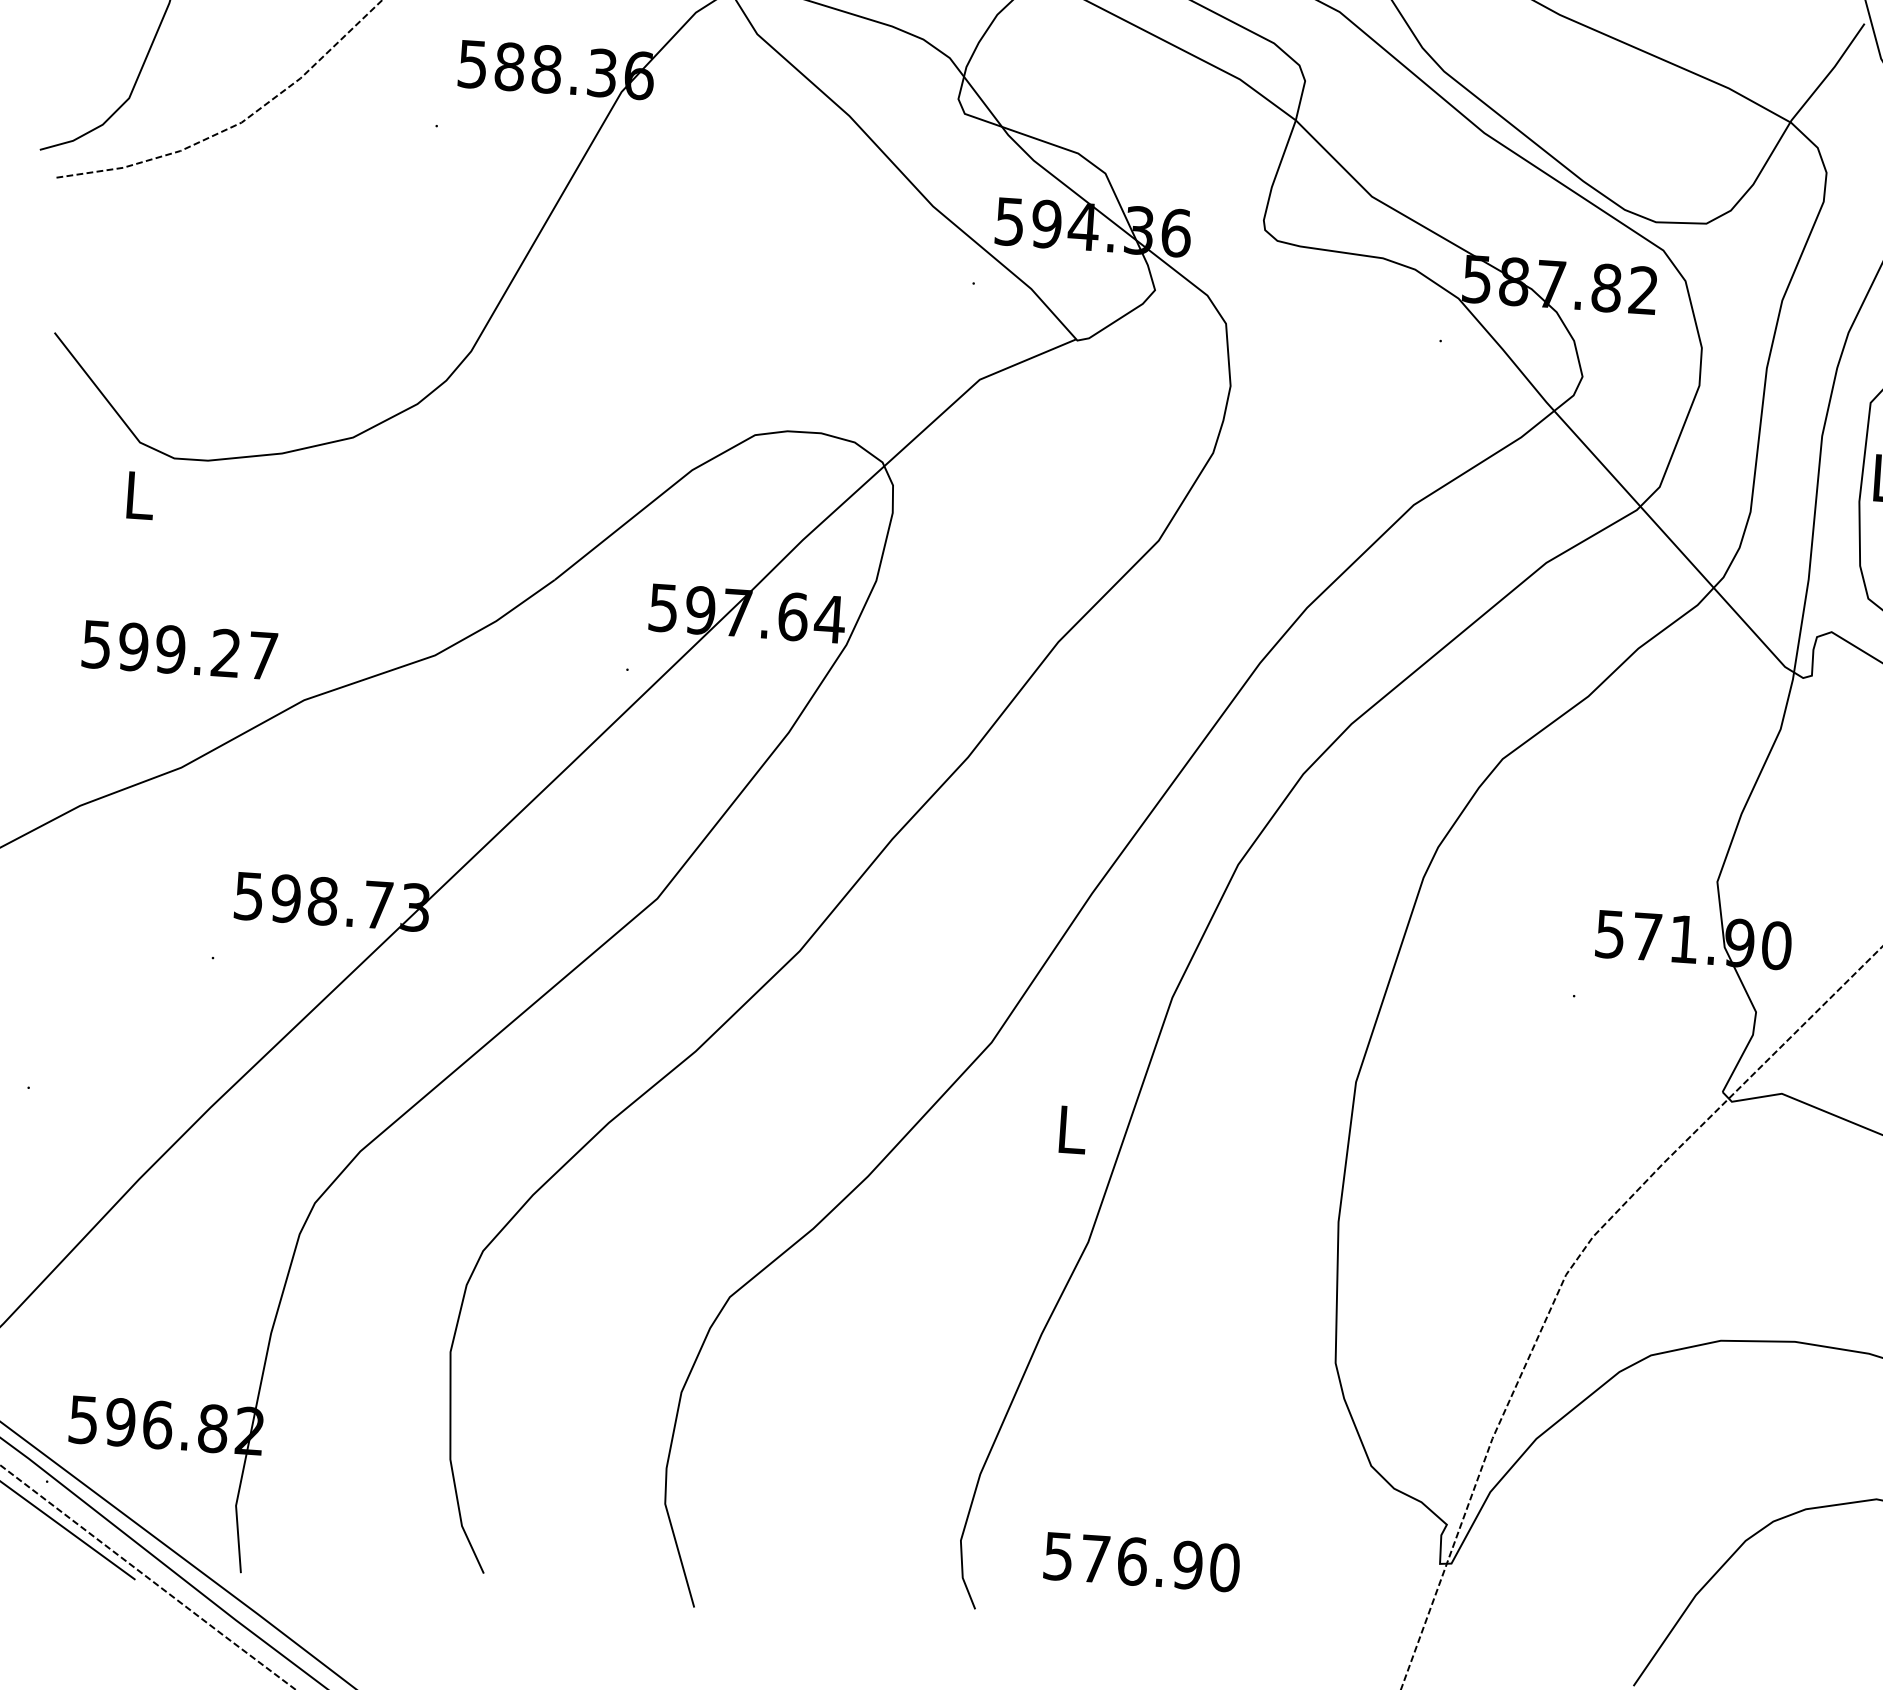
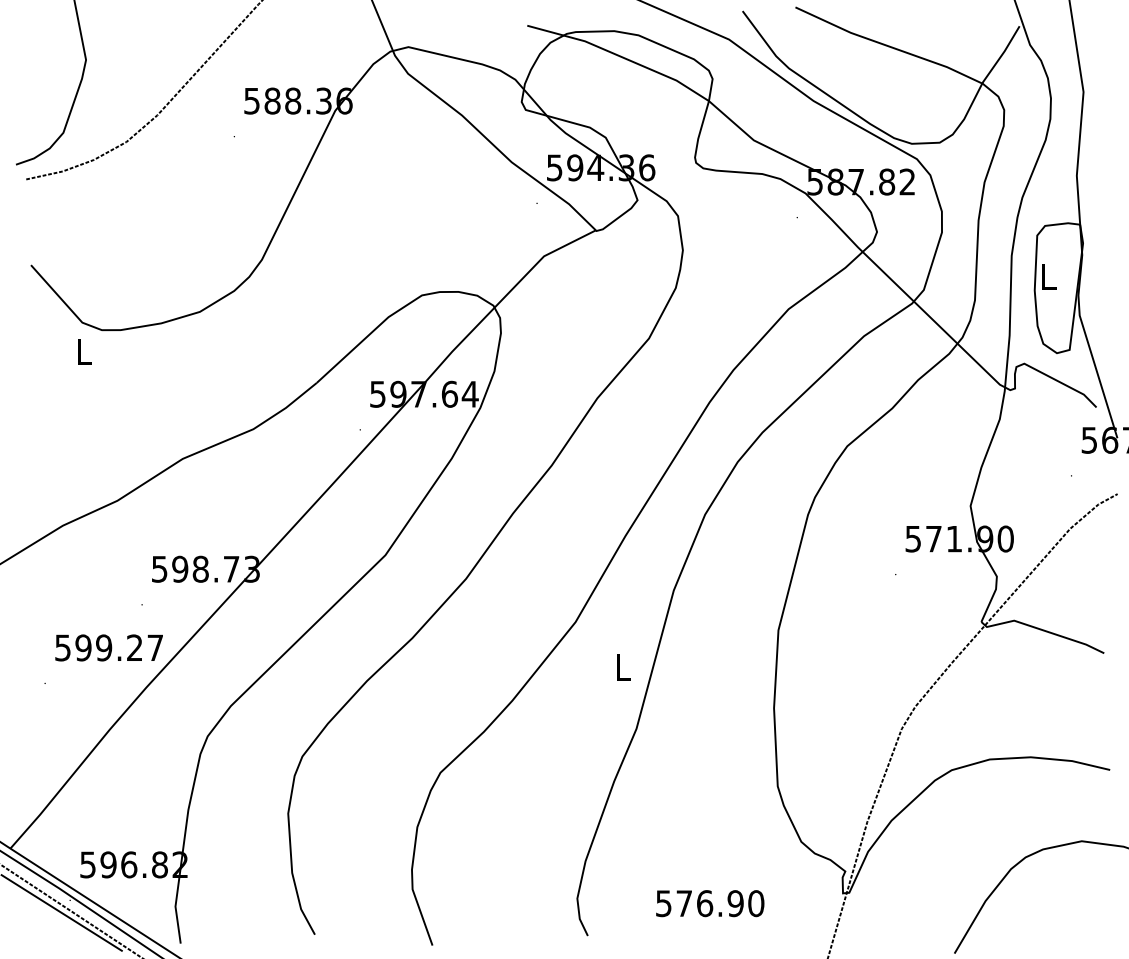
text: (178, 649) -> (108, 647), moved
text: (1142, 1561) -> (710, 903), moved

